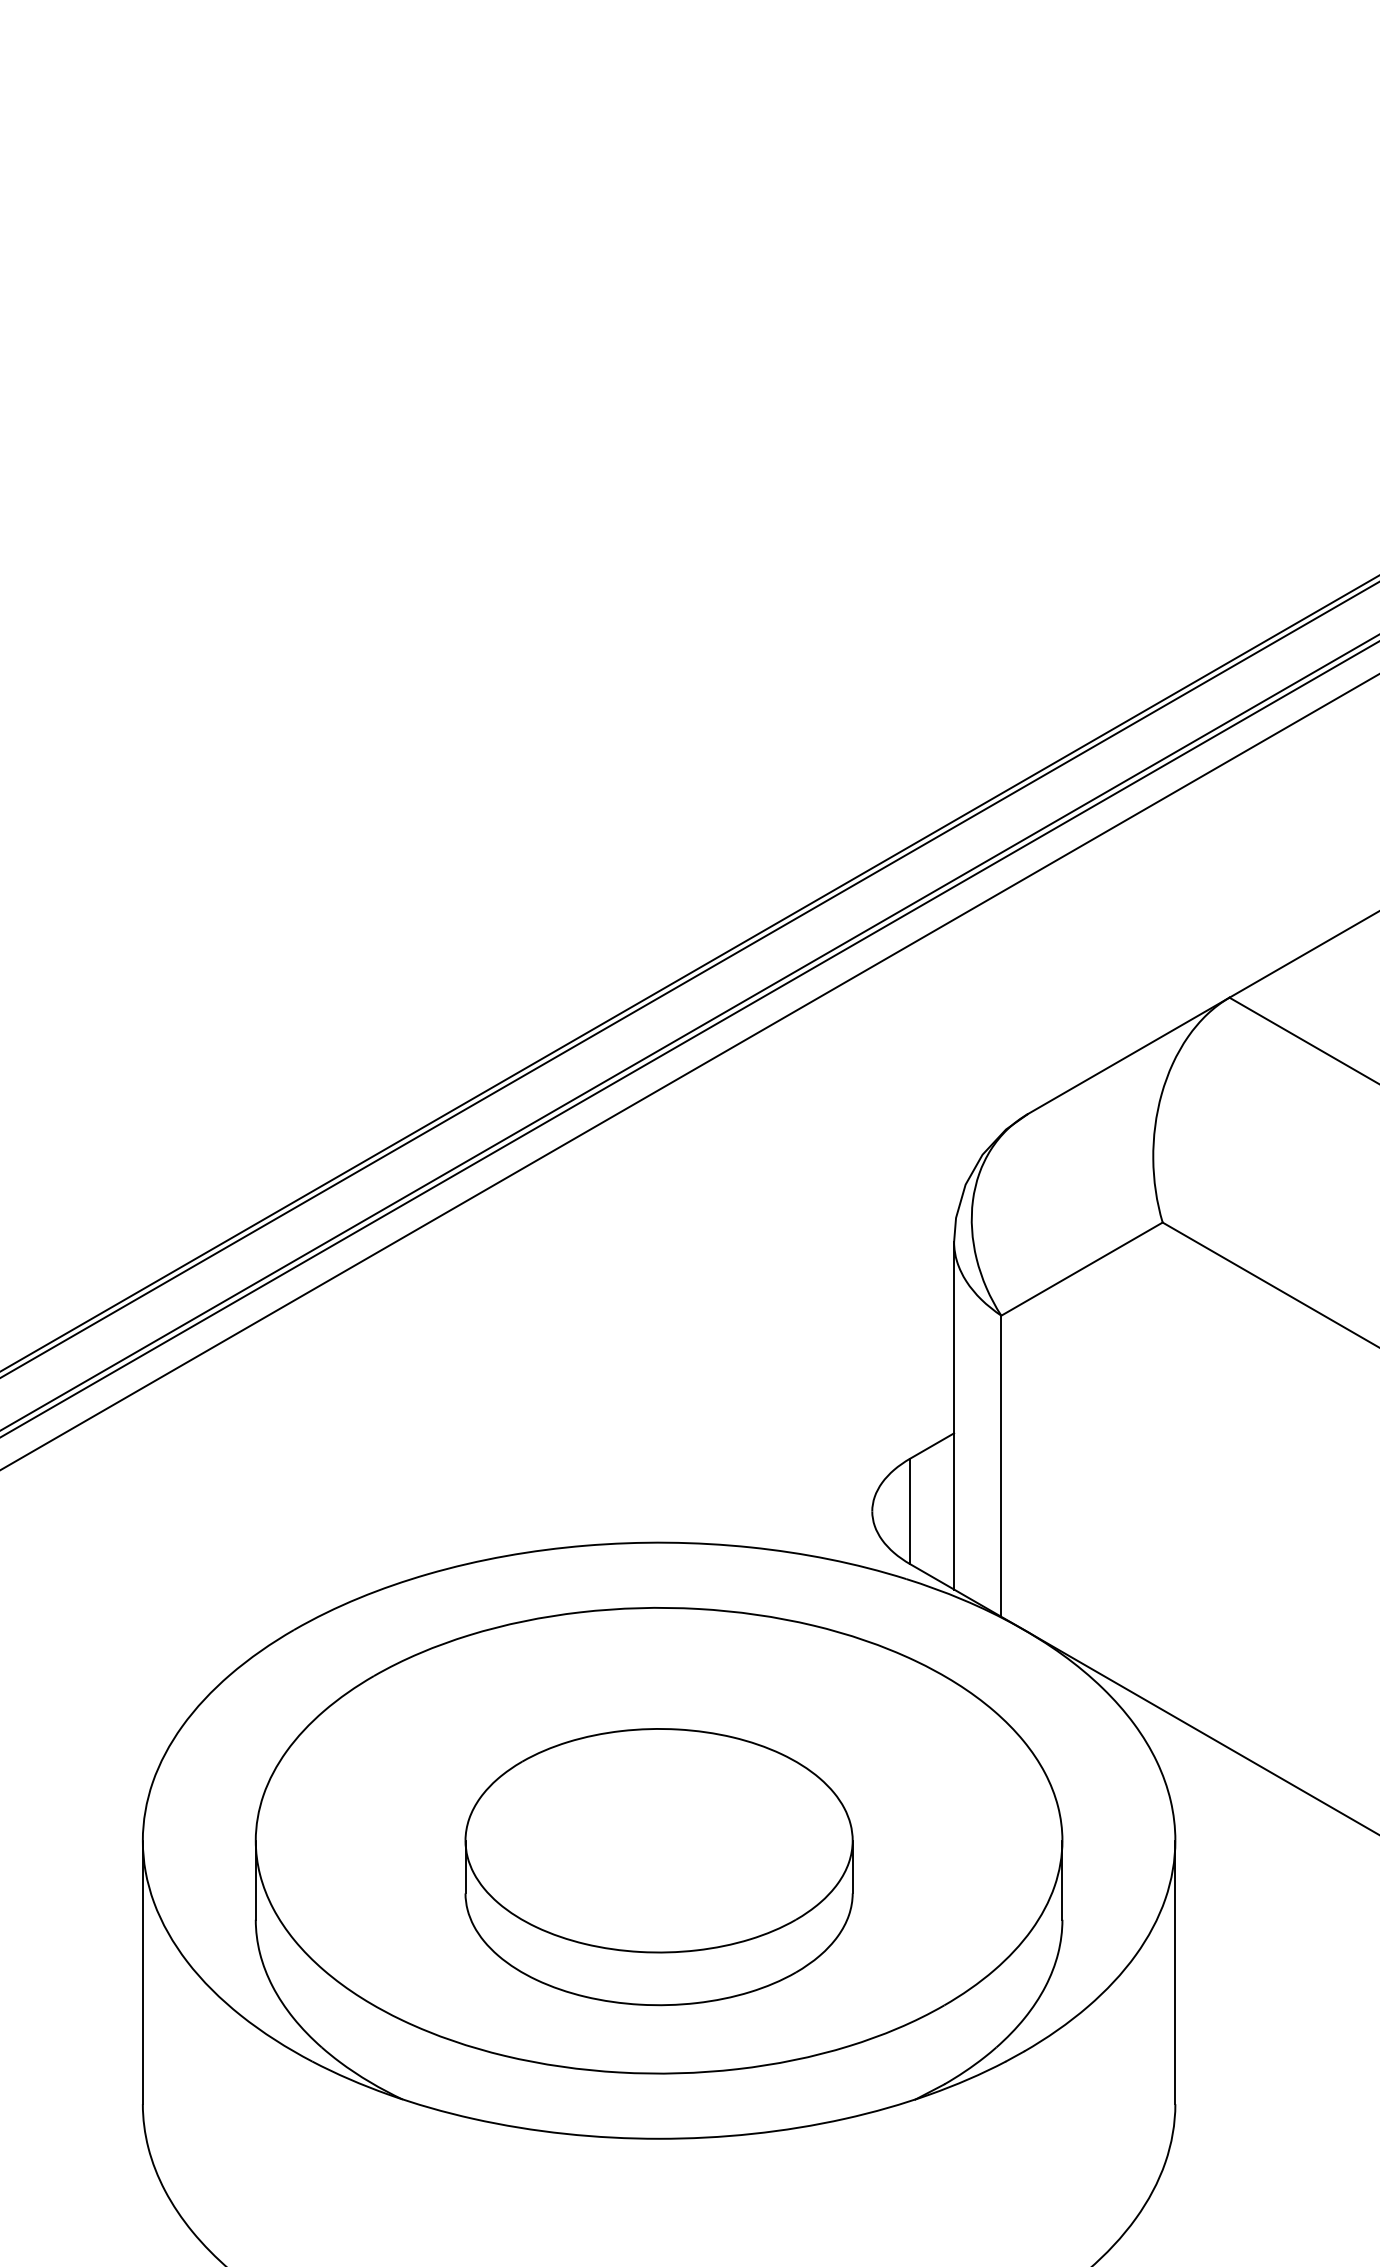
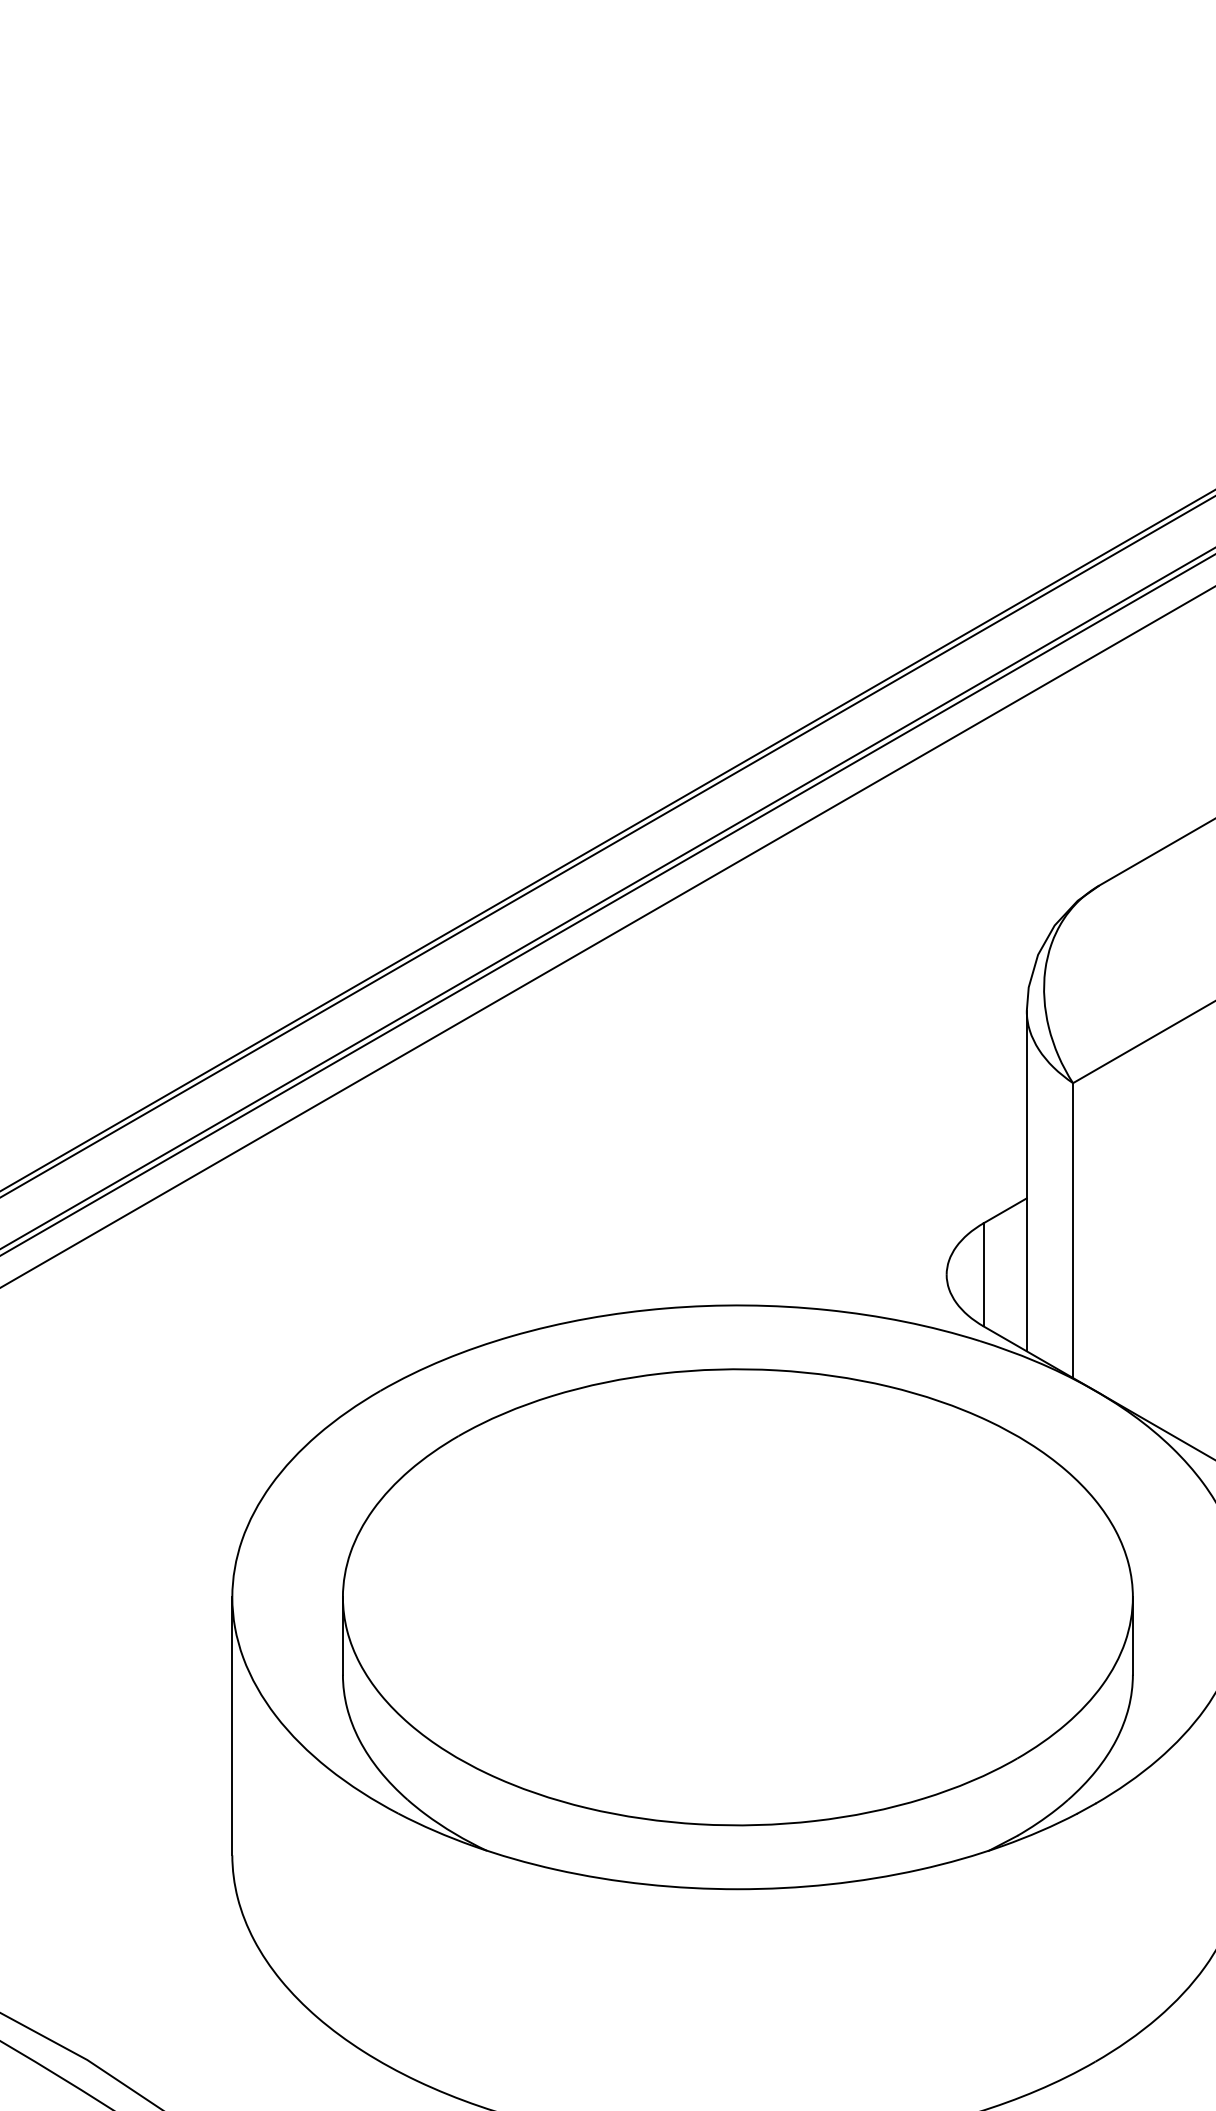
part: (658, 1867) -> (737, 1623), removed

